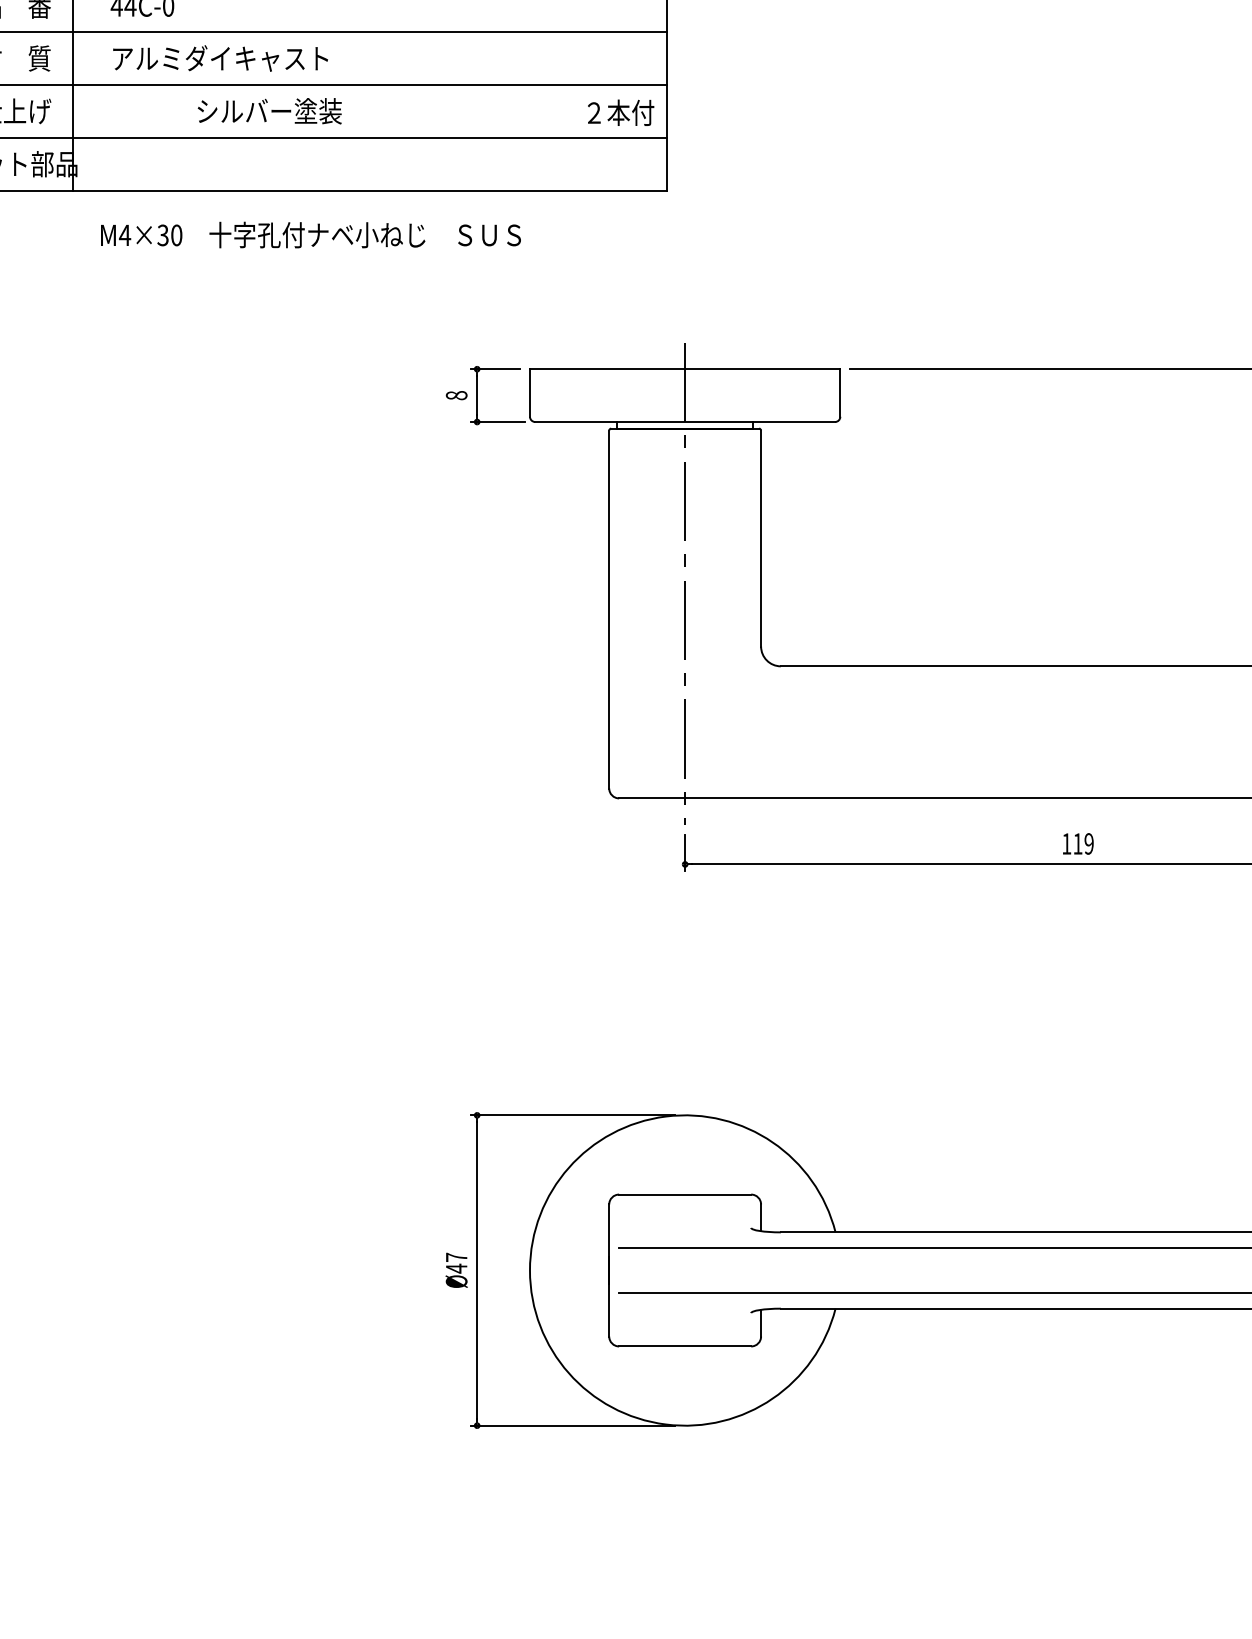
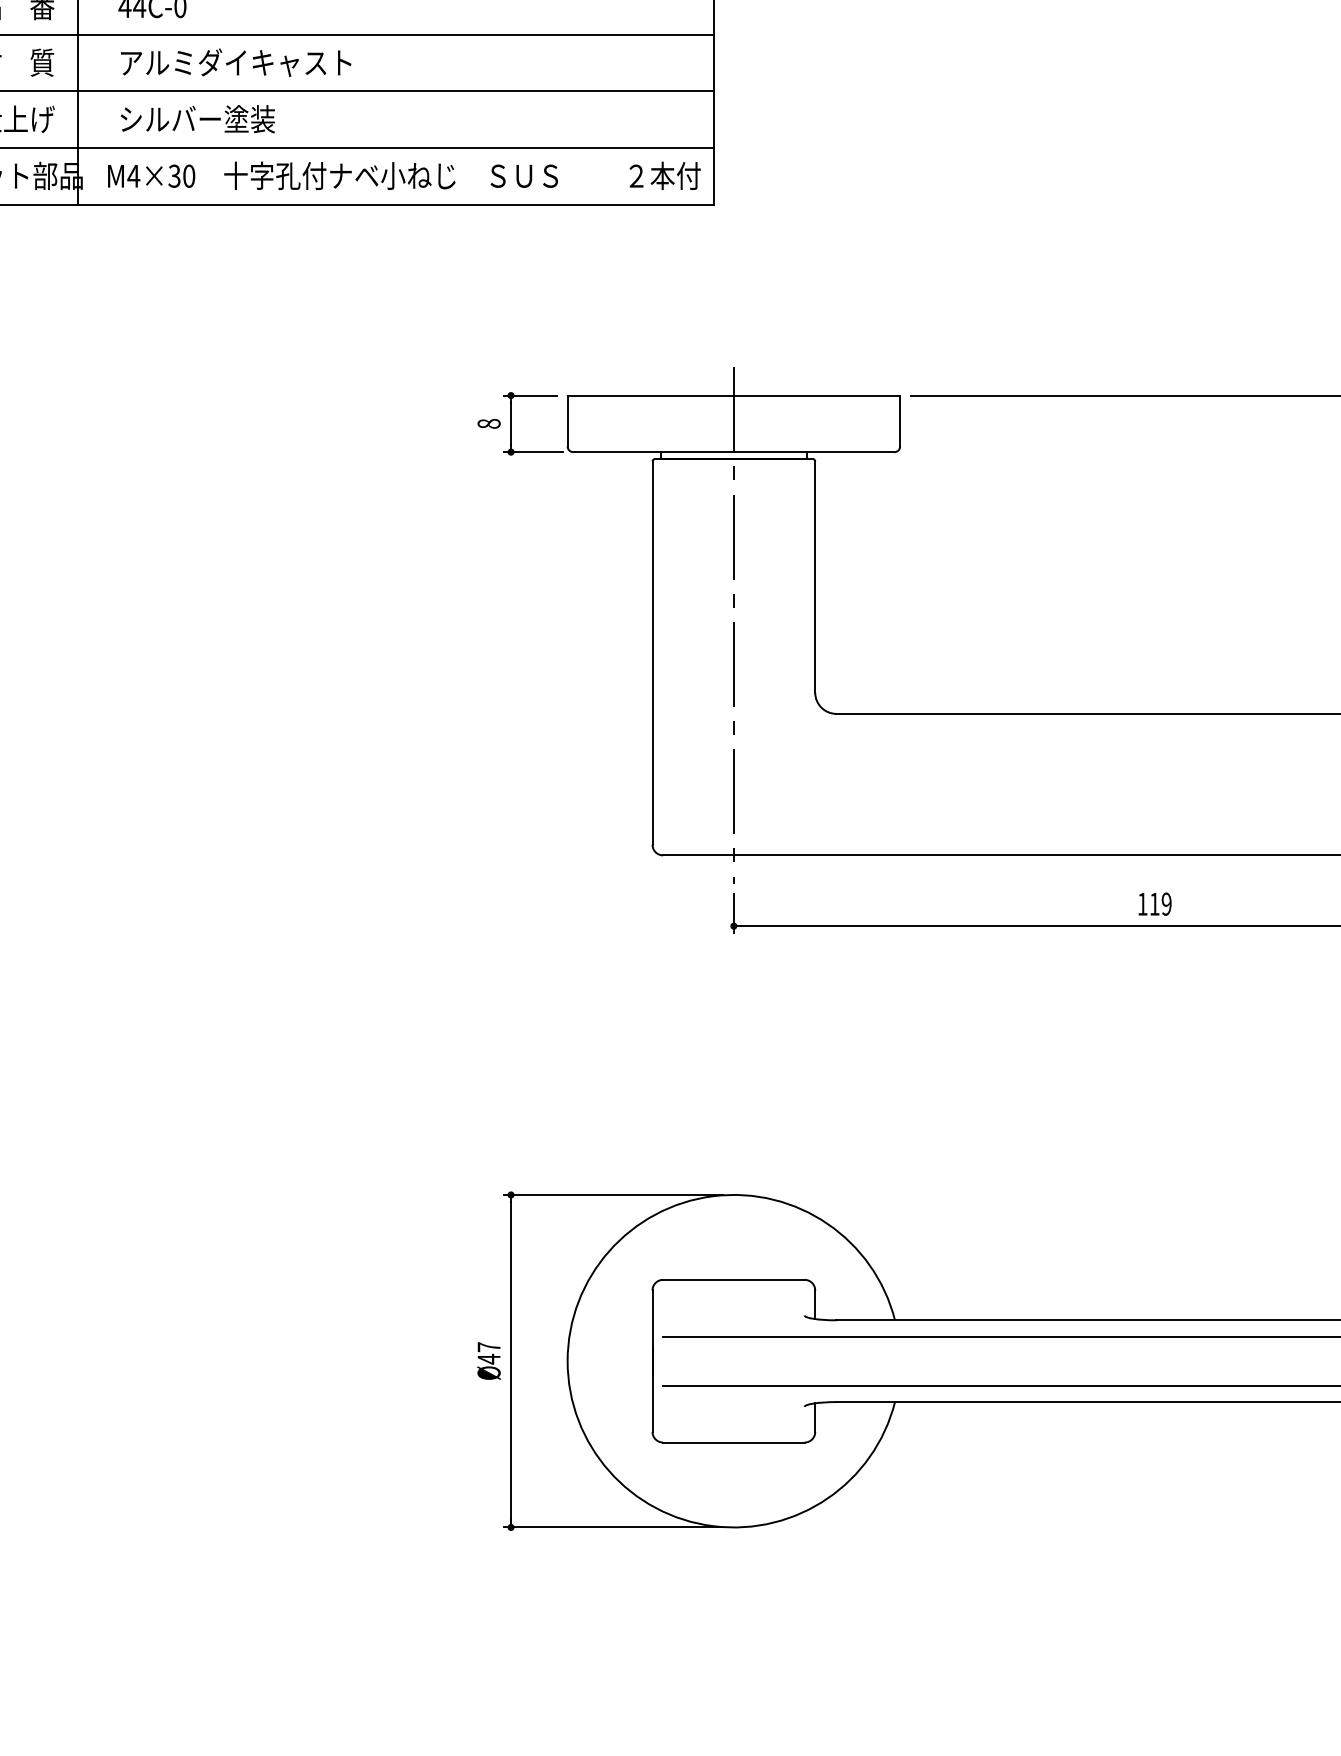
text: (269, 111) -> (197, 119), moved
text: (620, 112) -> (664, 175), moved
text: (310, 234) -> (332, 175), moved

